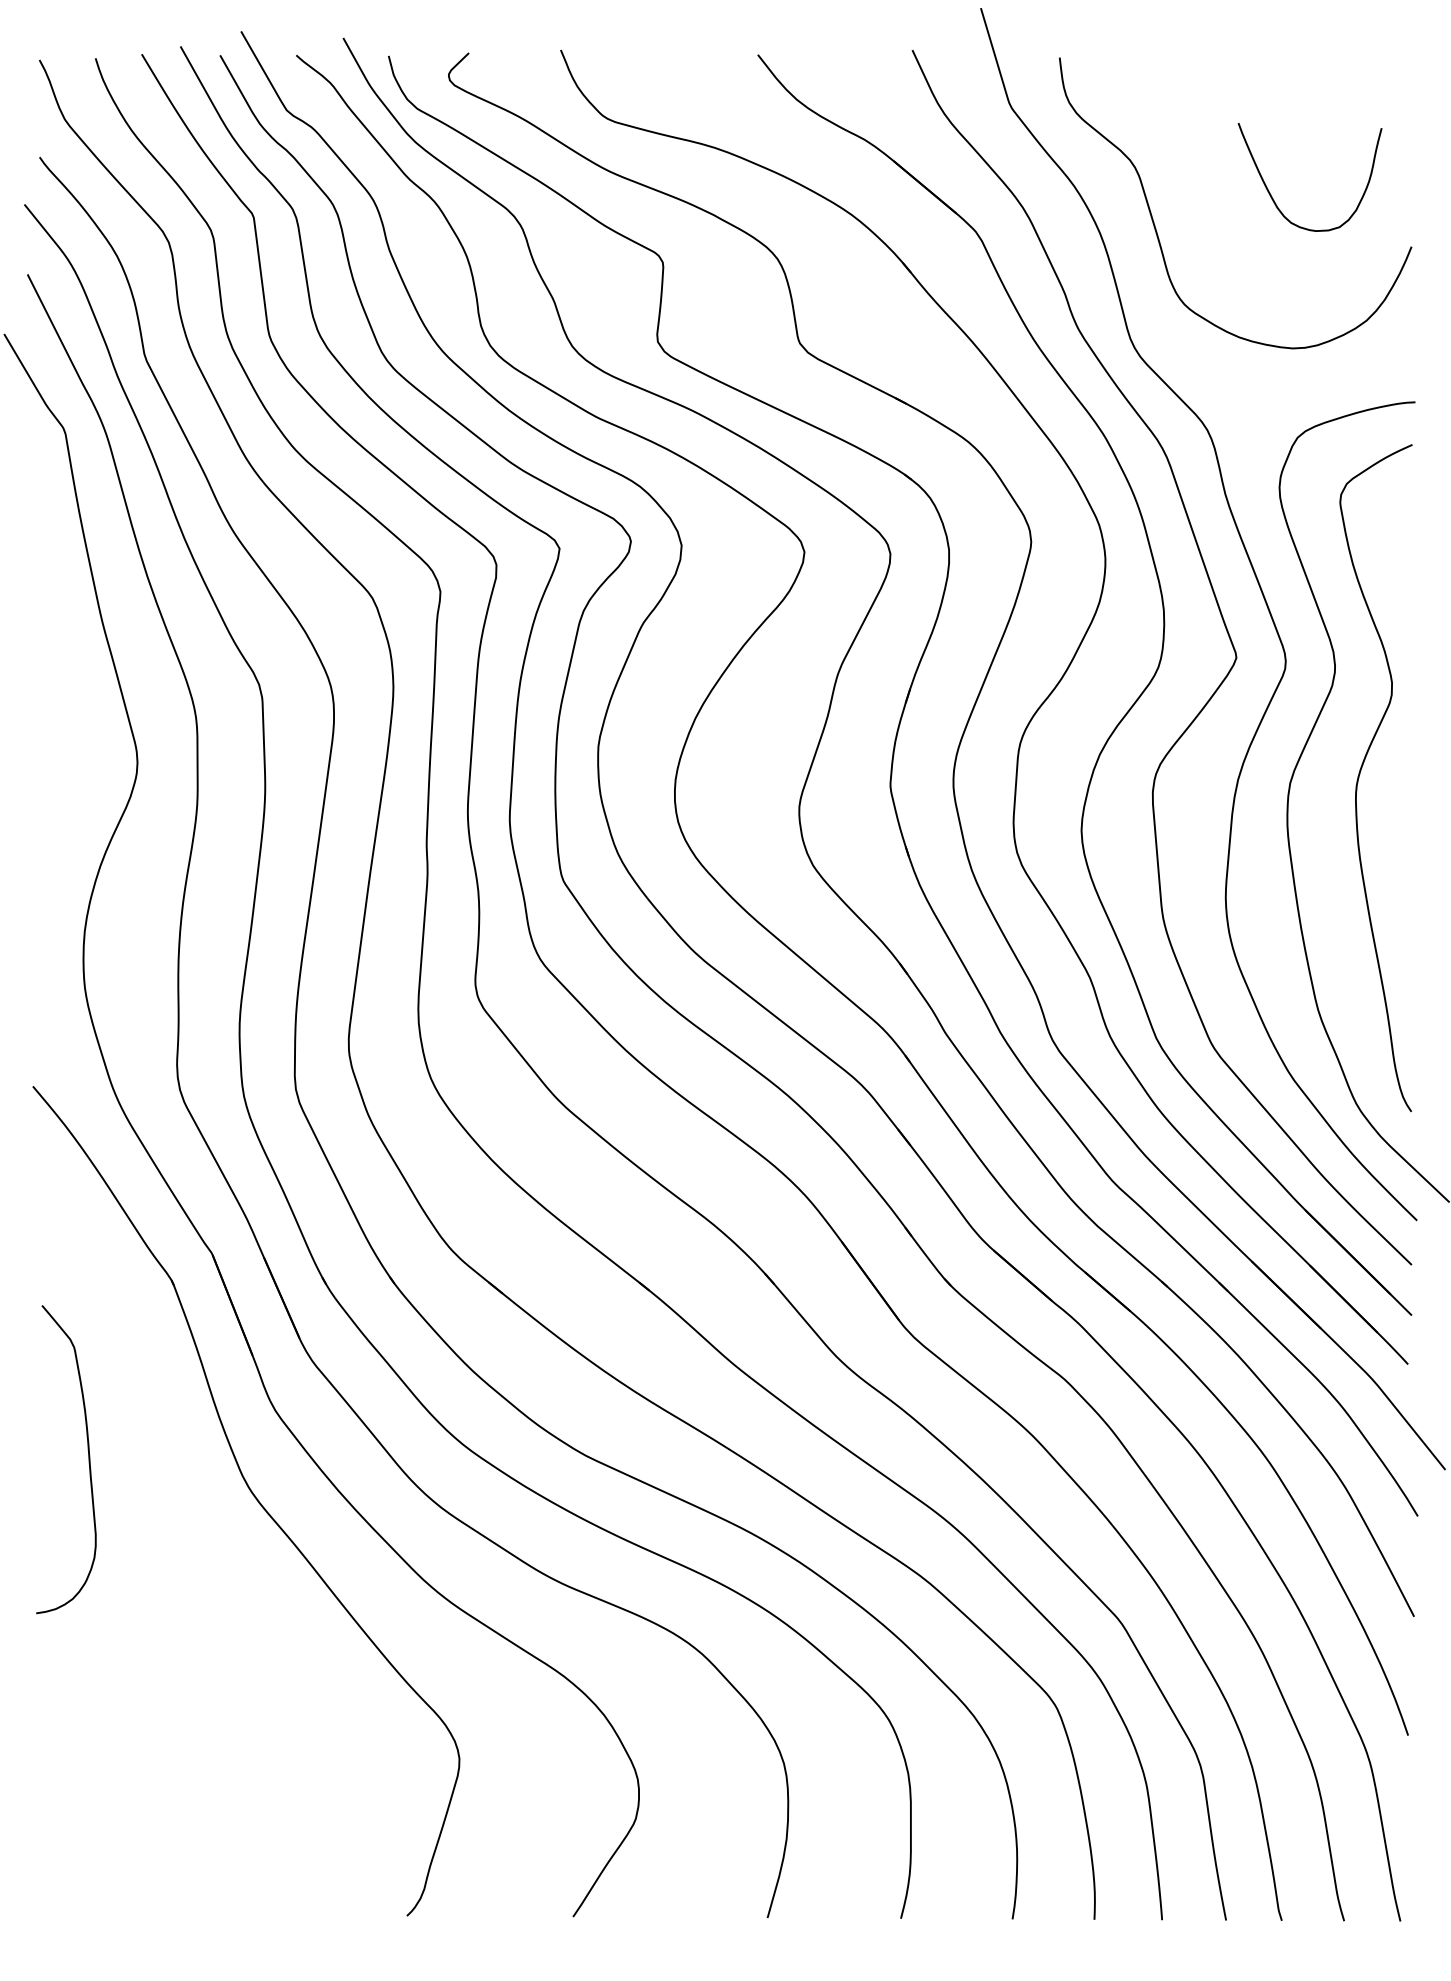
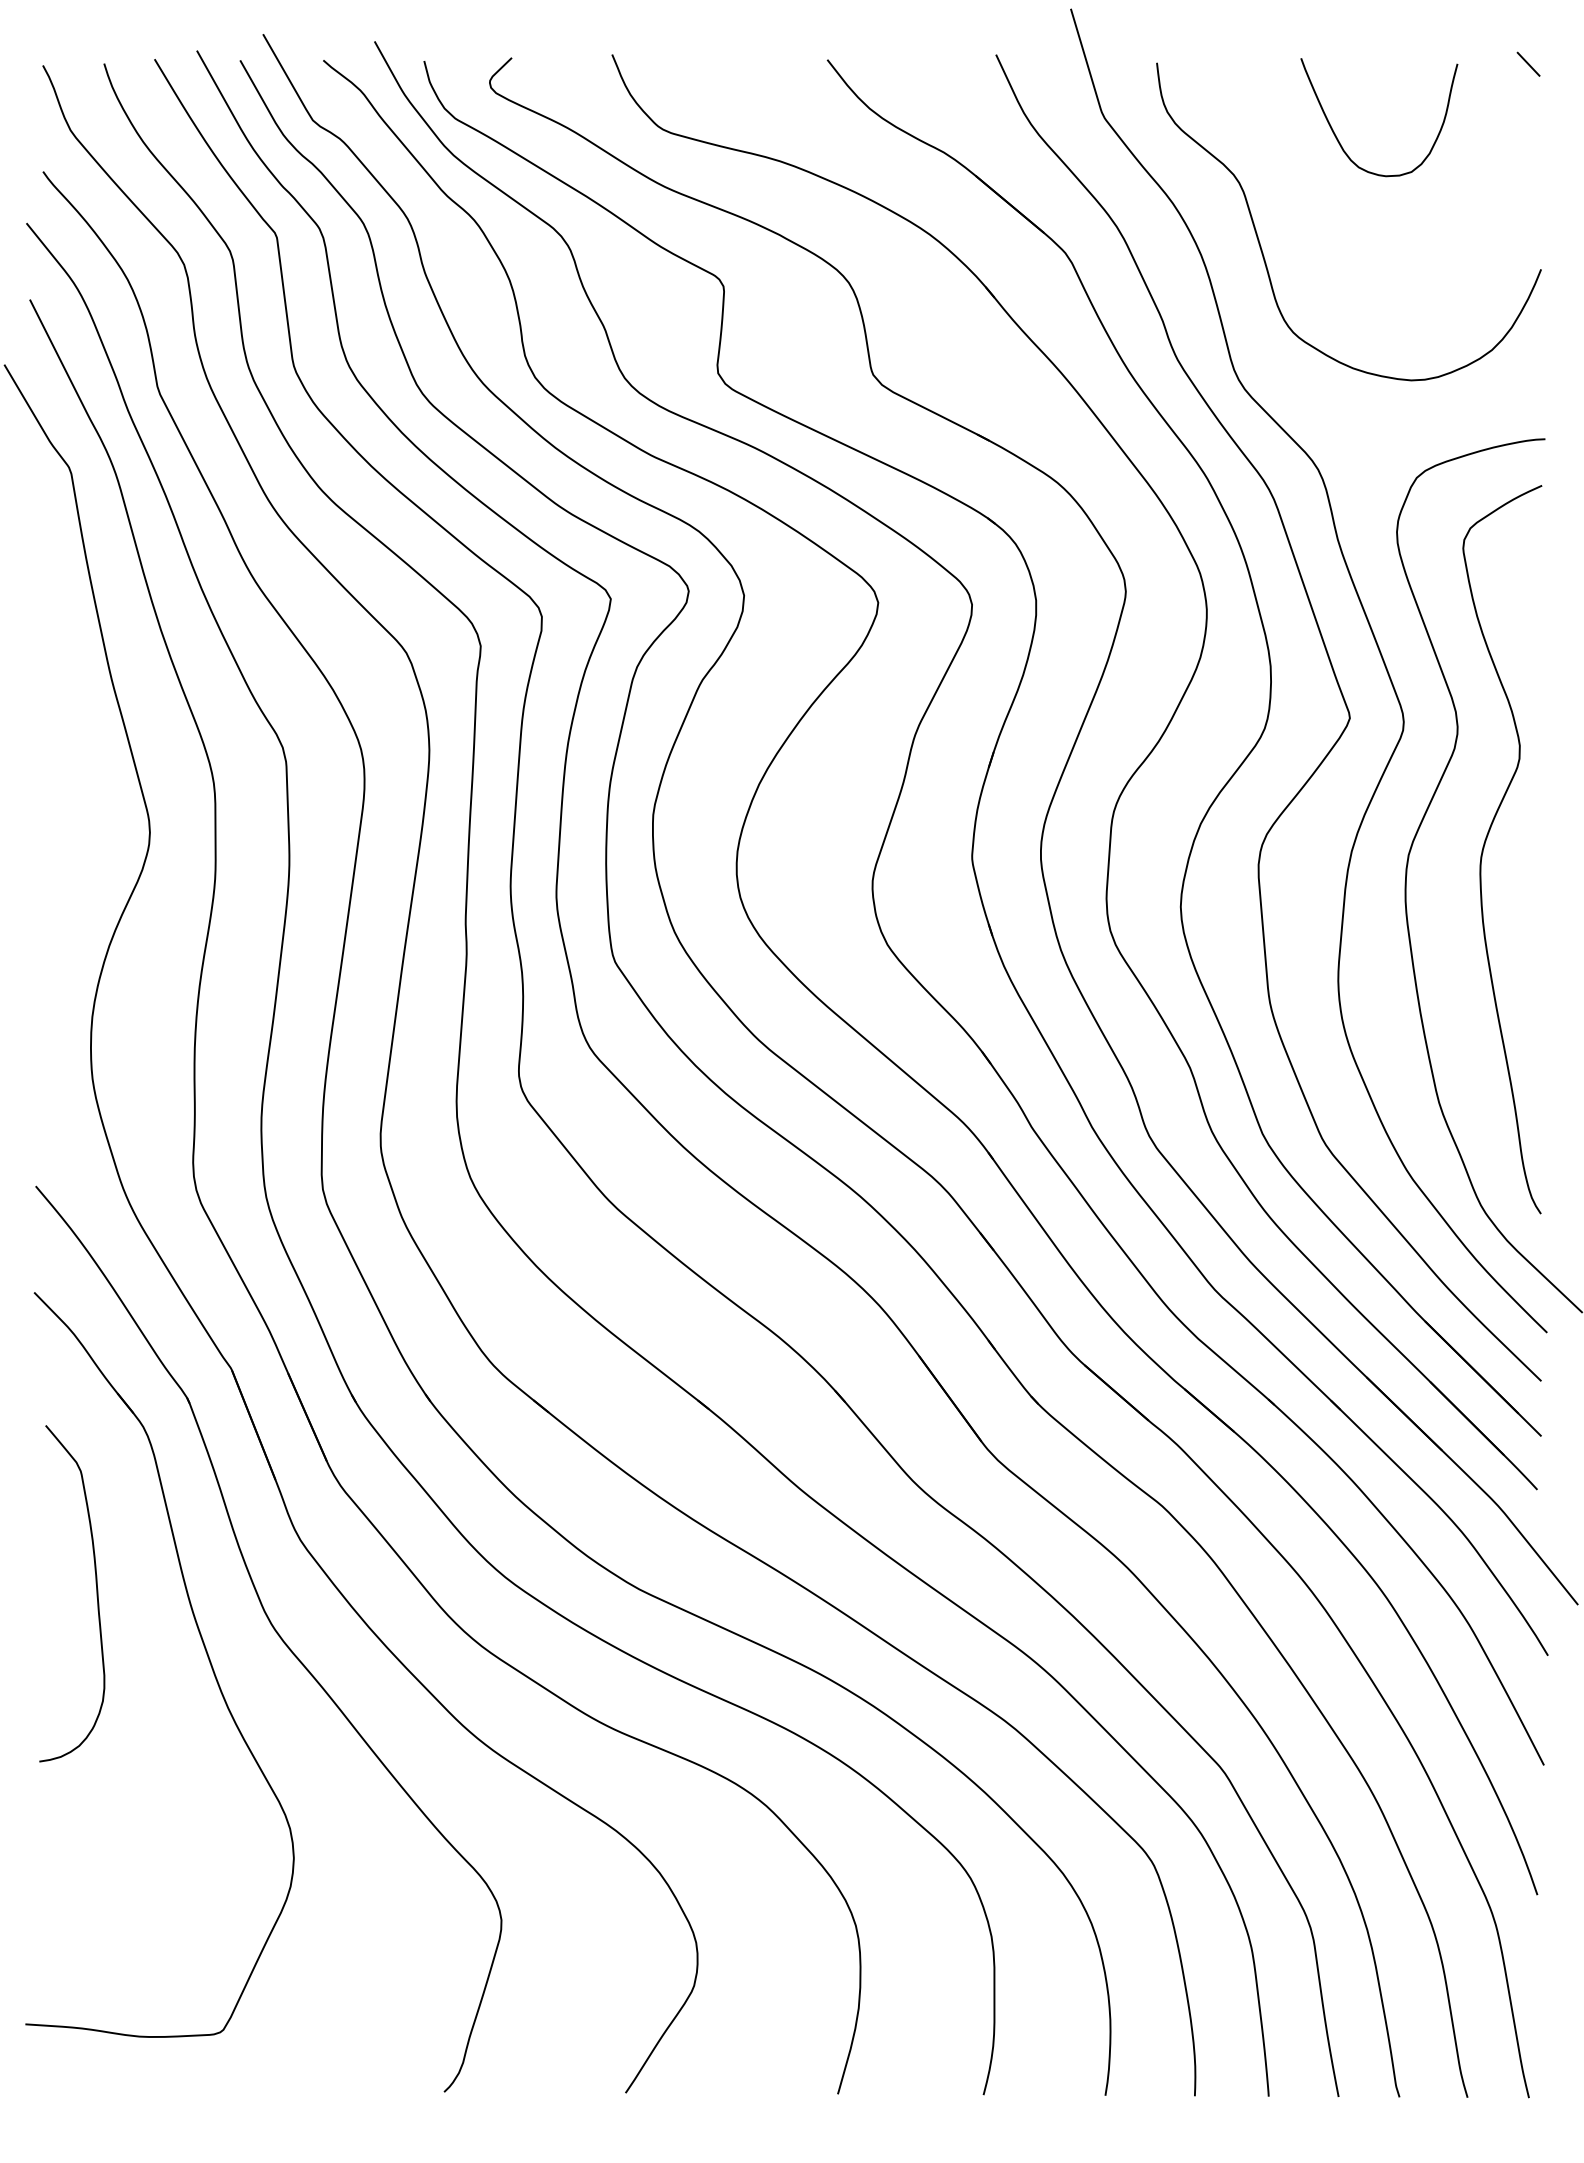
line: (1399, 58) -> (1528, 63), added
curve: (1274, 200) -> (1340, 142), moved
part: (187, 1510) -> (204, 1649), added

